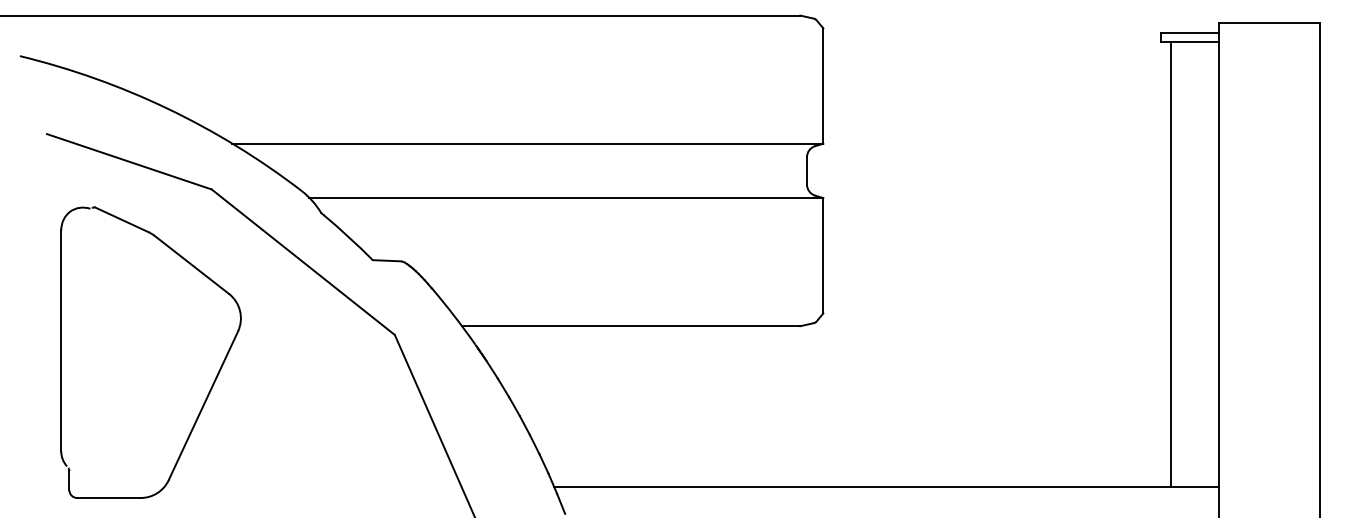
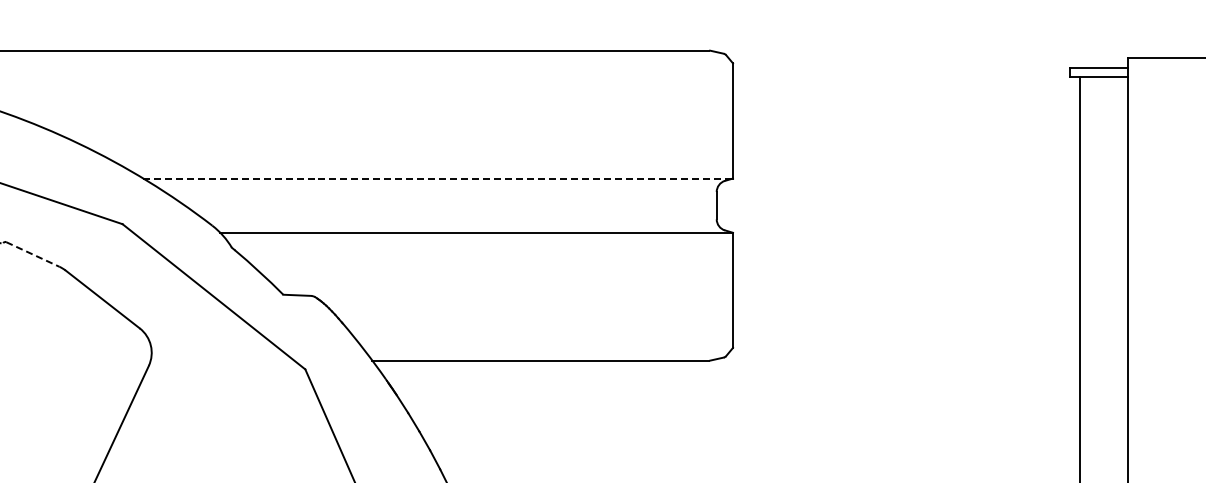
line: (527, 143) -> (437, 178), solid -> dashed
line: (122, 220) -> (33, 255), solid -> dashed

